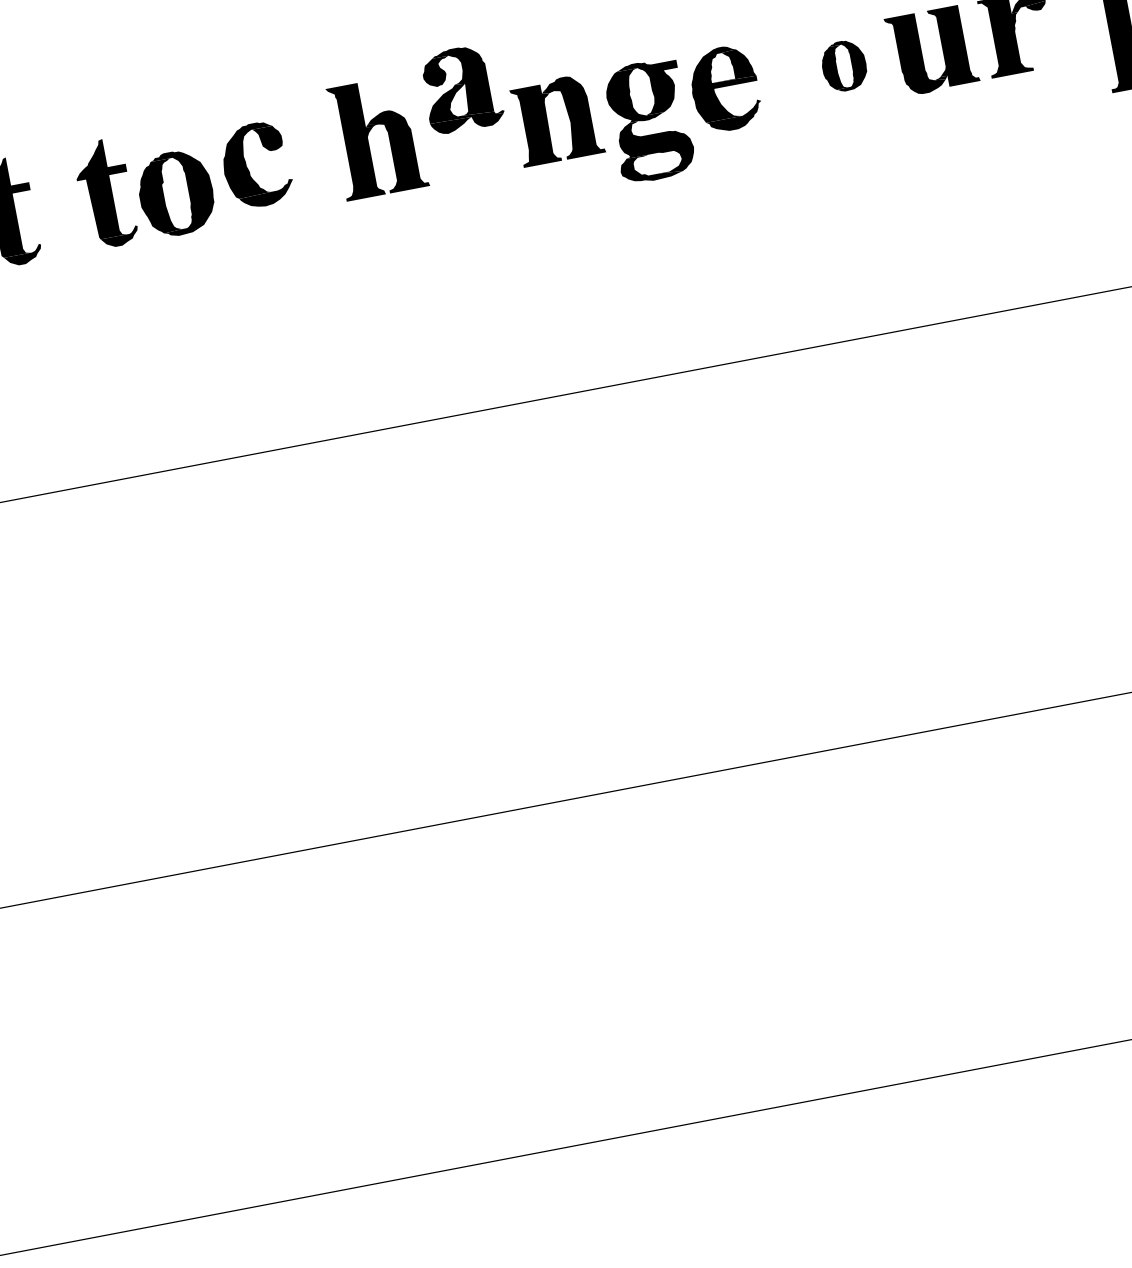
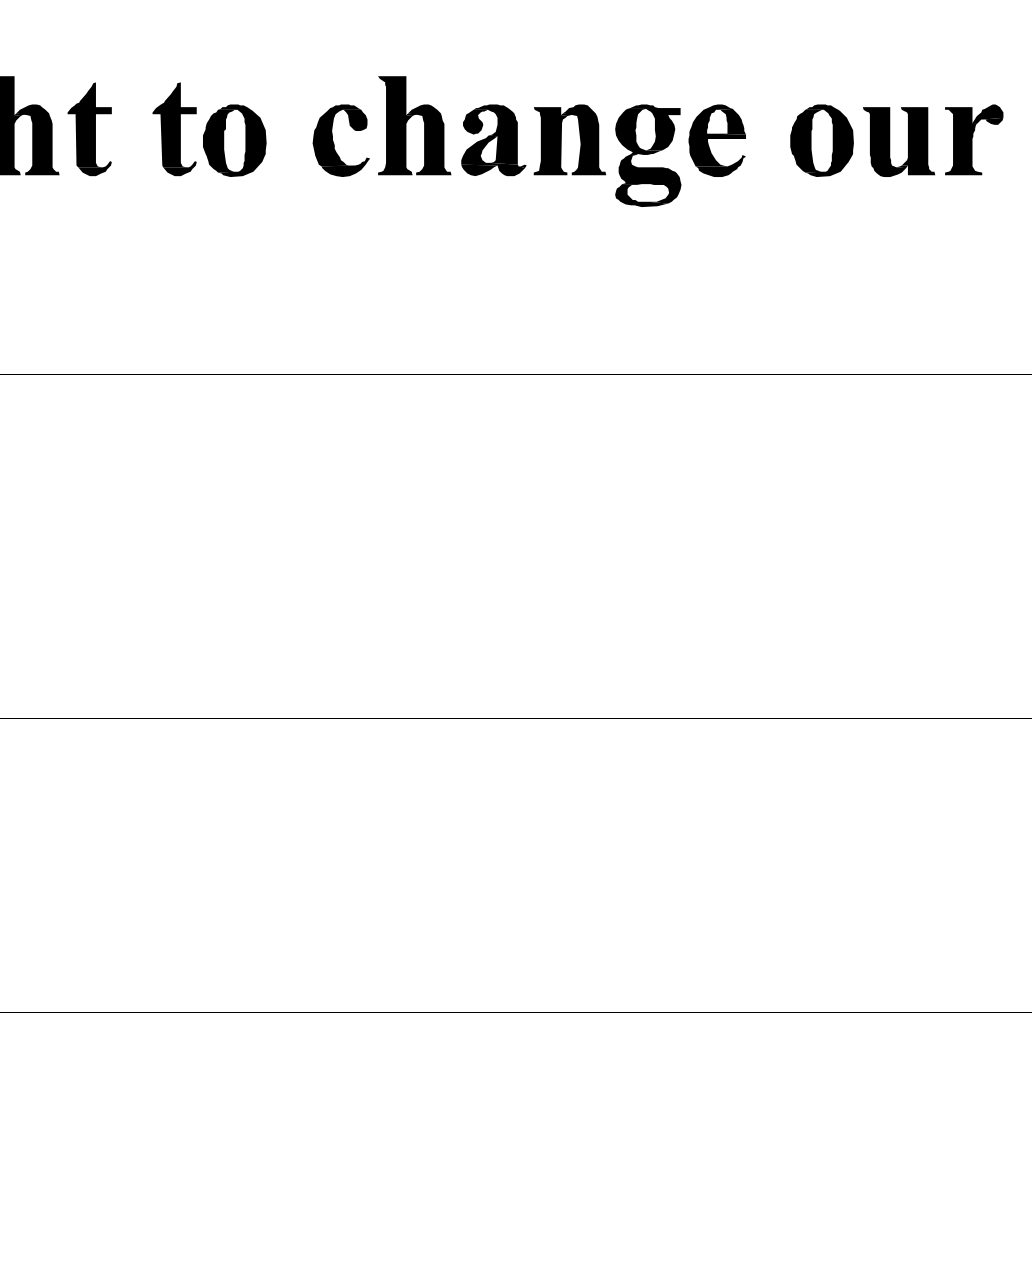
part: (843, 66) -> (821, 140), size x1.67
part: (461, 89) -> (493, 140), moved
part: (249, 169) -> (334, 143), moved

